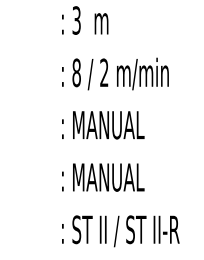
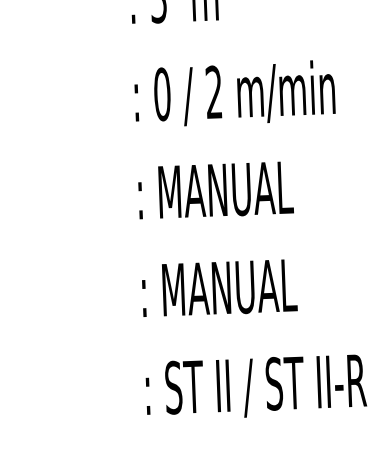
text: (76, 72) -> (161, 93), 8 -> 0

